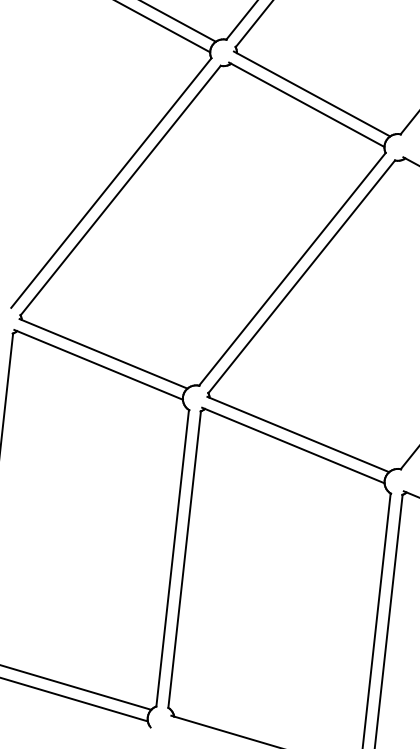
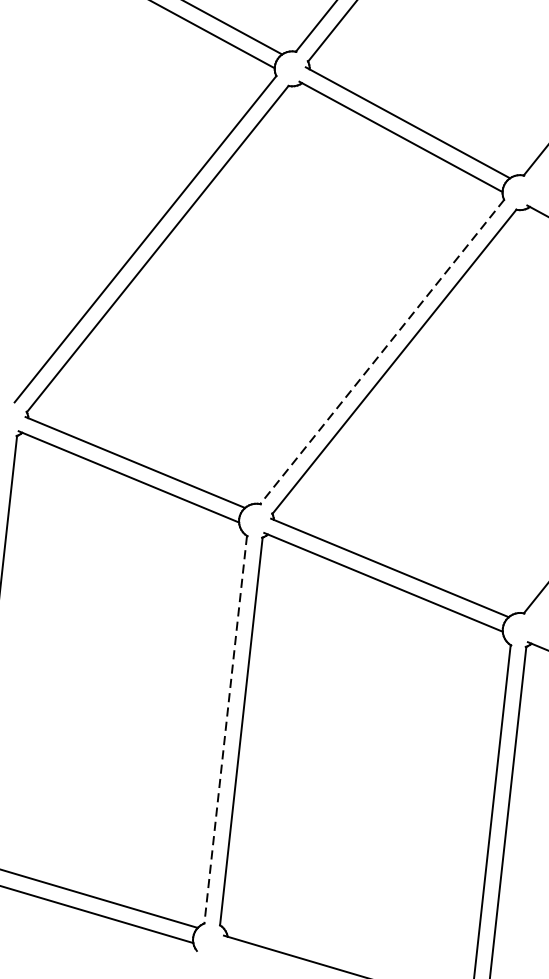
line: (292, 269) -> (382, 352), solid -> dashed
line: (172, 558) -> (225, 730), solid -> dashed

